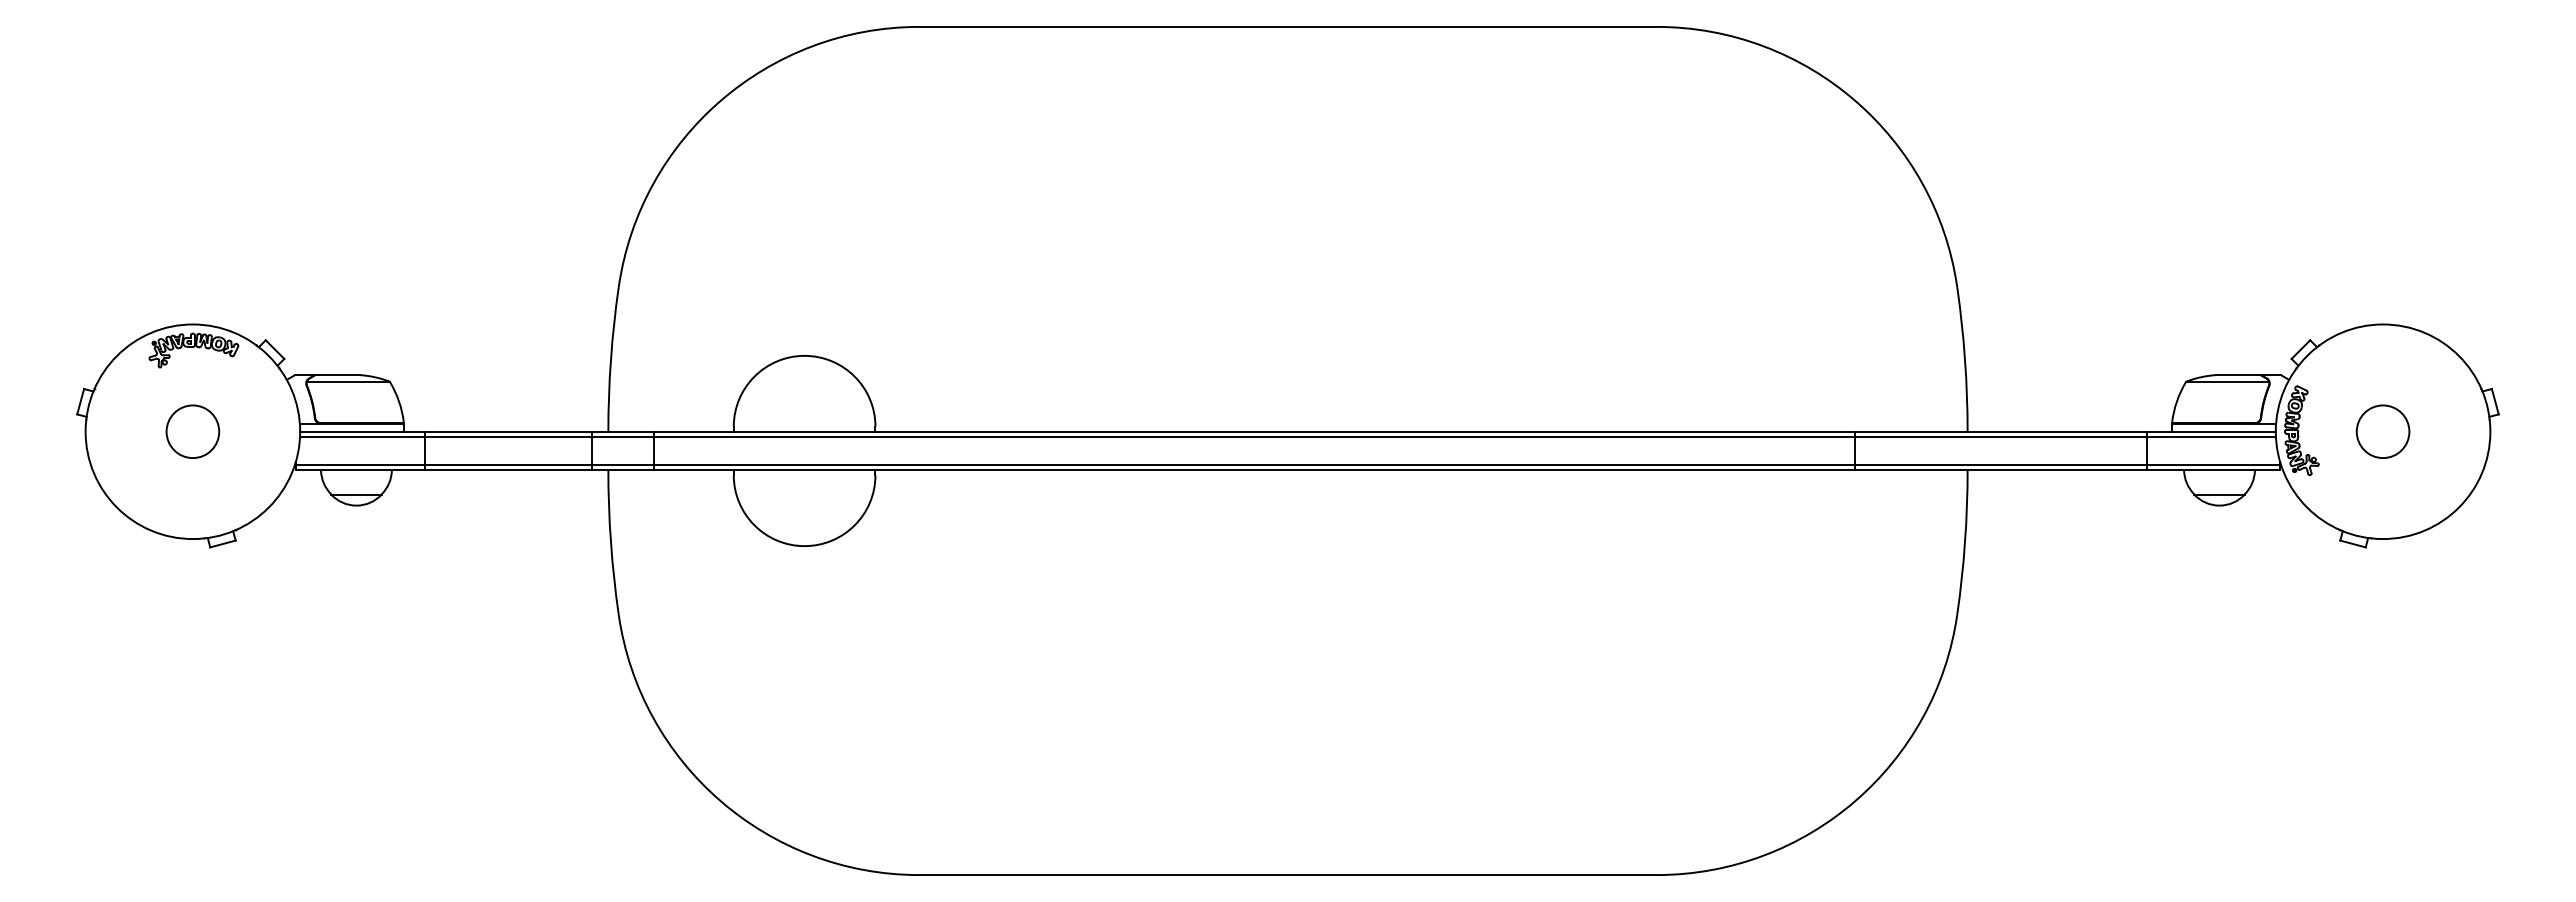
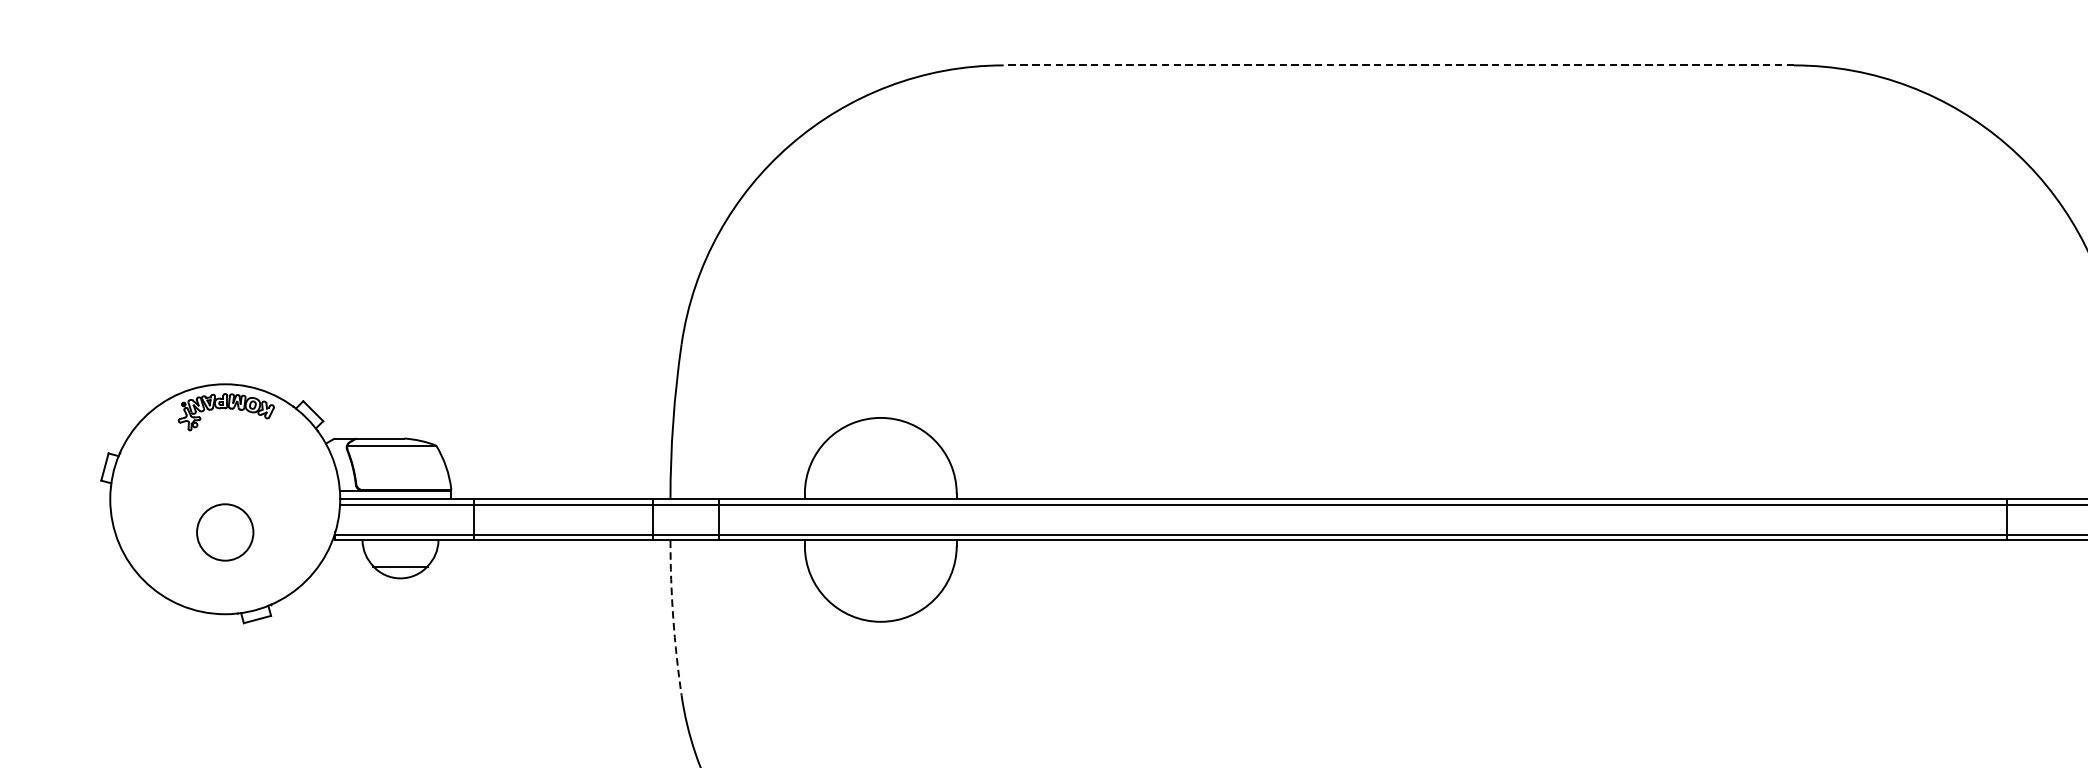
line: (1288, 26) -> (1399, 64), solid -> dashed
circle: (192, 431) -> (224, 532), moved
arc: (610, 542) -> (672, 617), solid -> dashed

